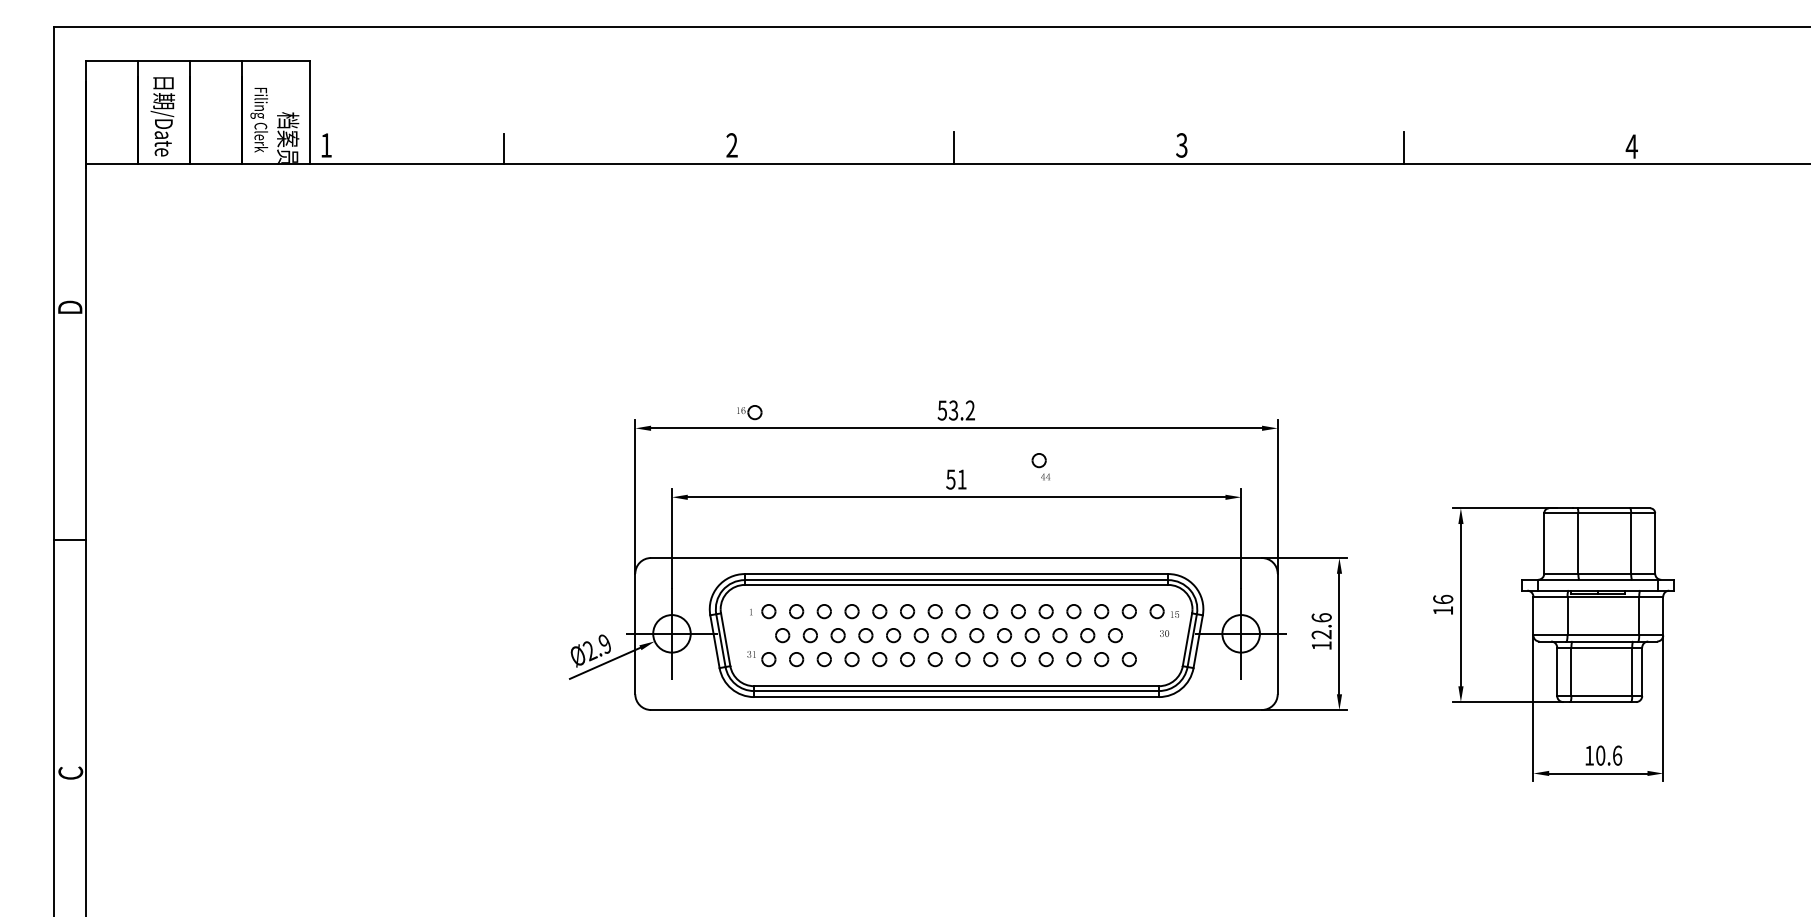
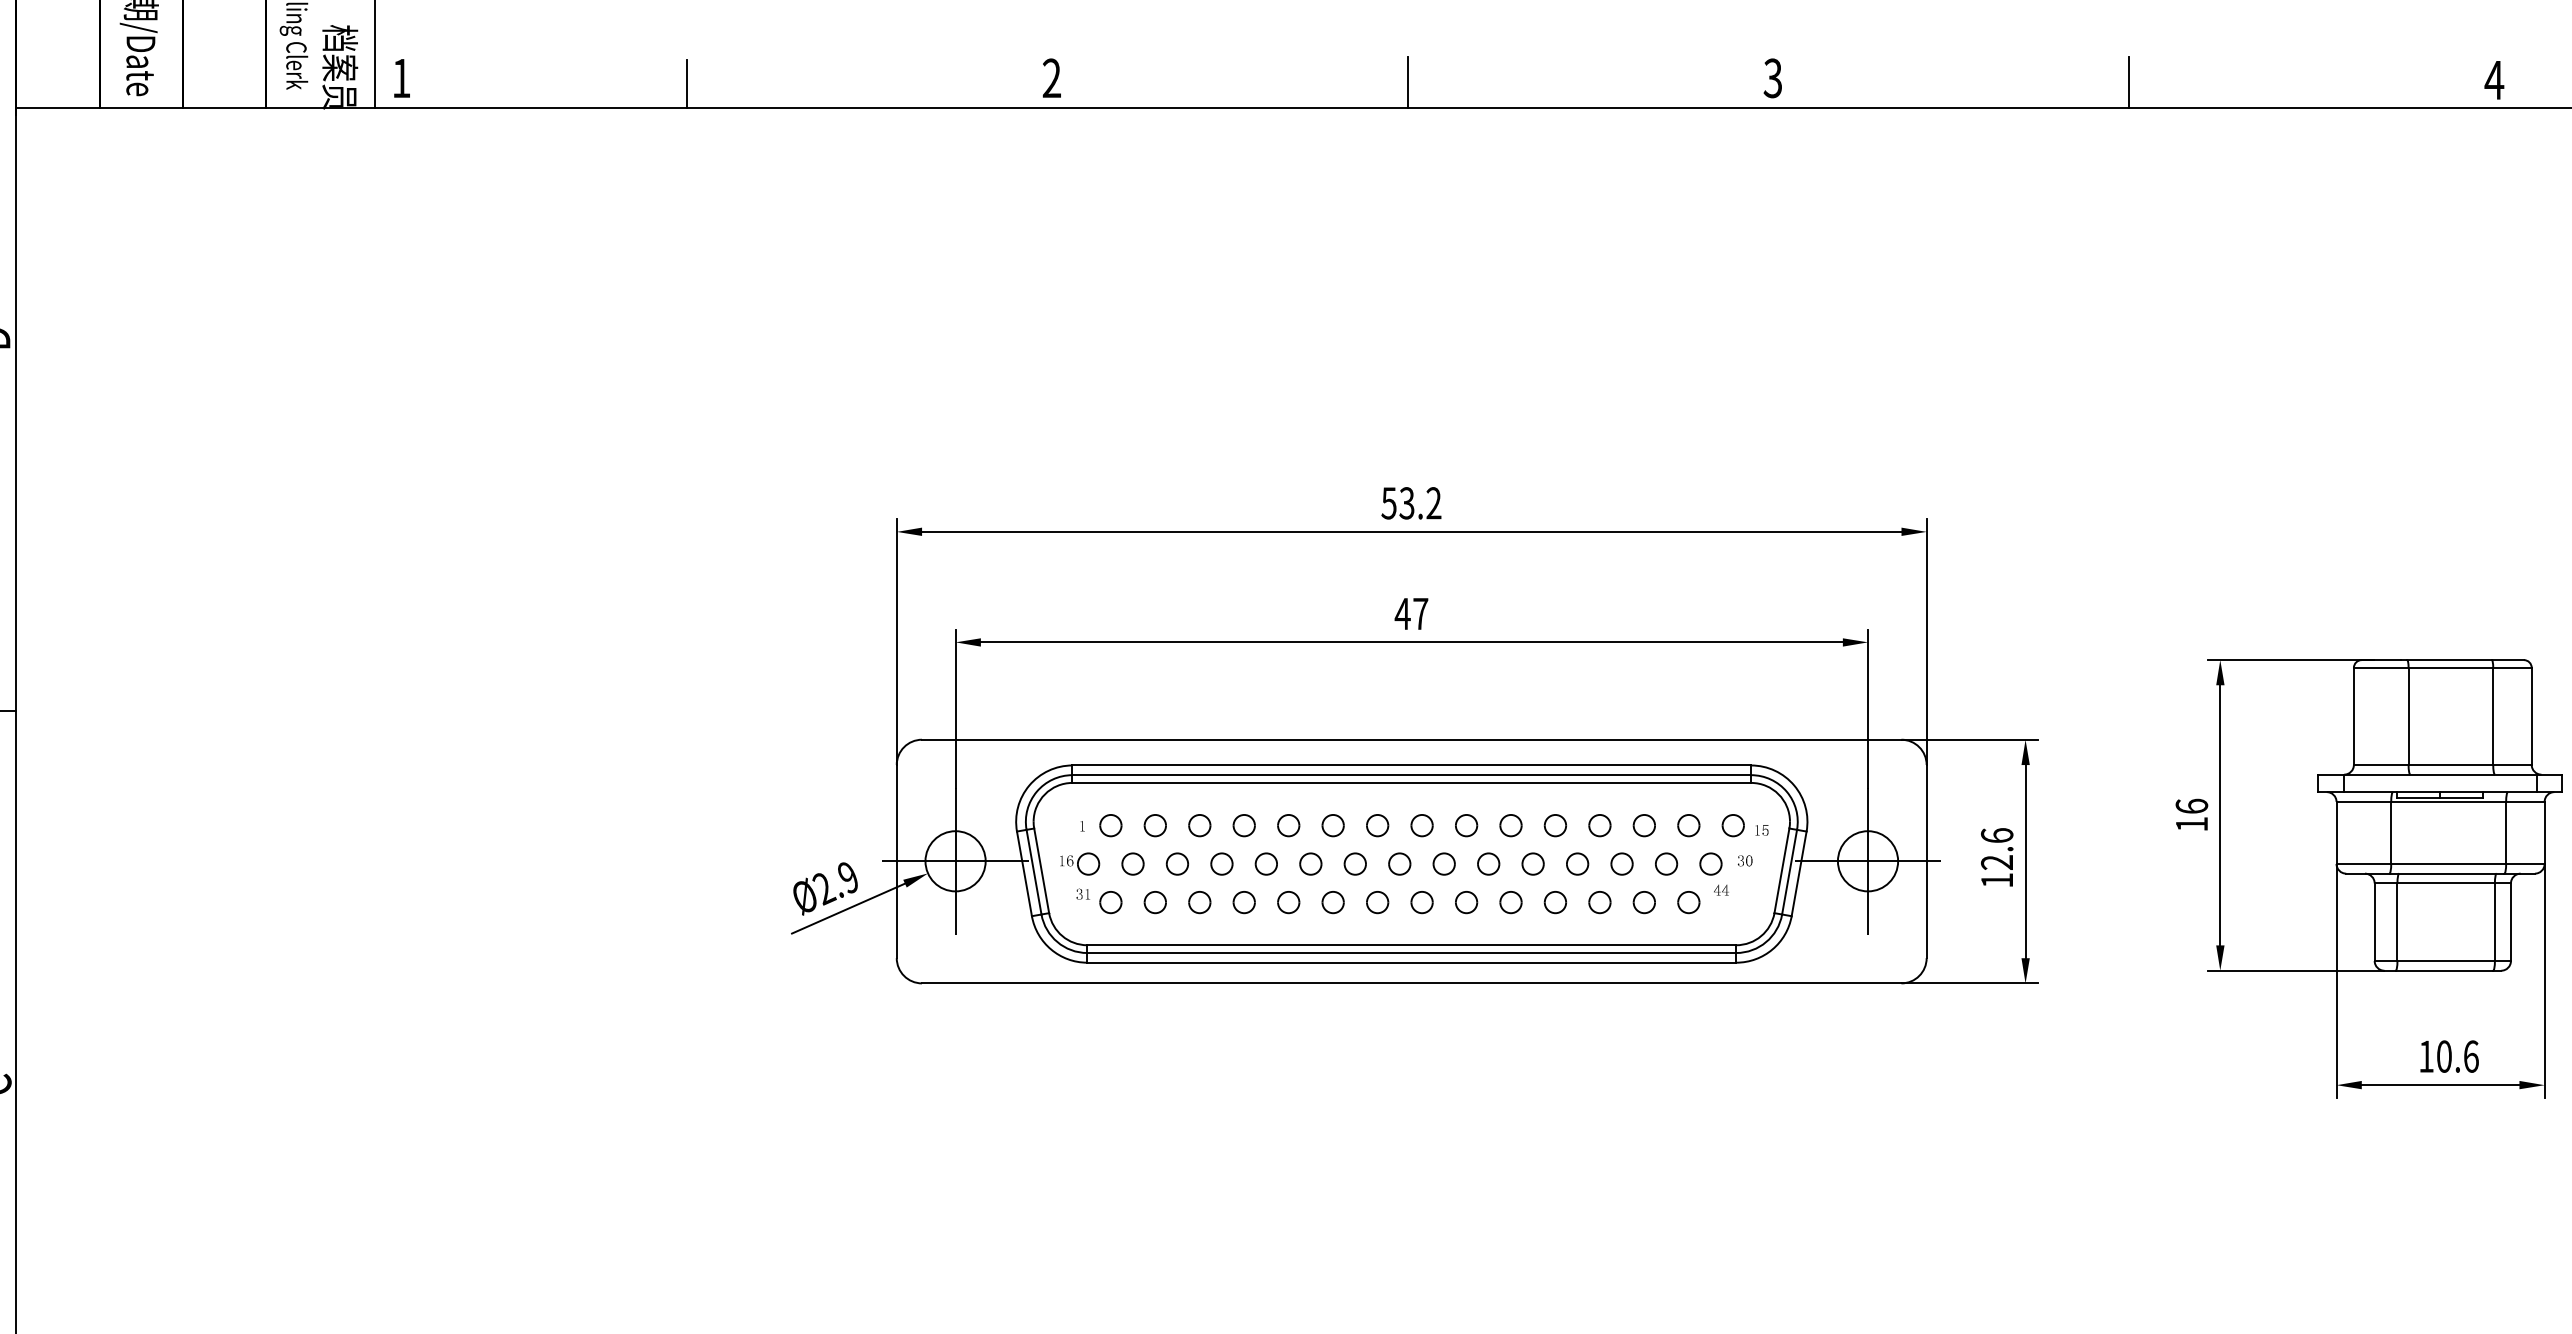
part: (749, 412) -> (1079, 863), moved
part: (1040, 466) -> (1713, 873), moved
text: (955, 479) -> (1410, 613), 51 -> 47

